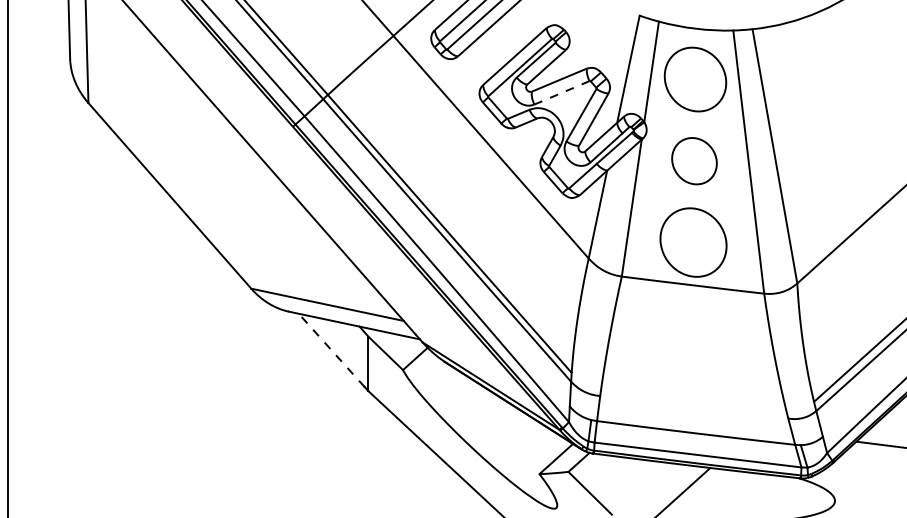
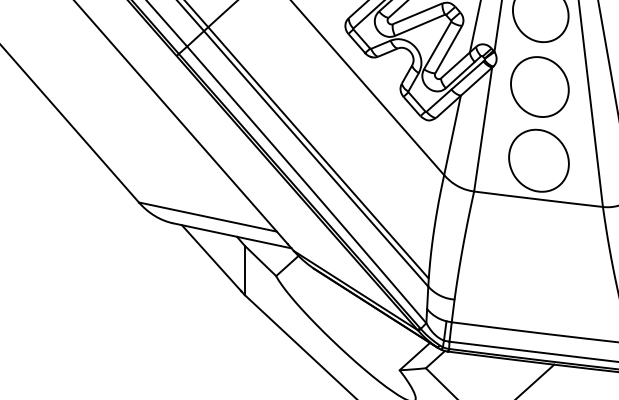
line: (561, 92) -> (419, 25), dashed -> solid
part: (694, 161) -> (539, 87), size x1.43
line: (331, 350) -> (211, 258), dashed -> solid

